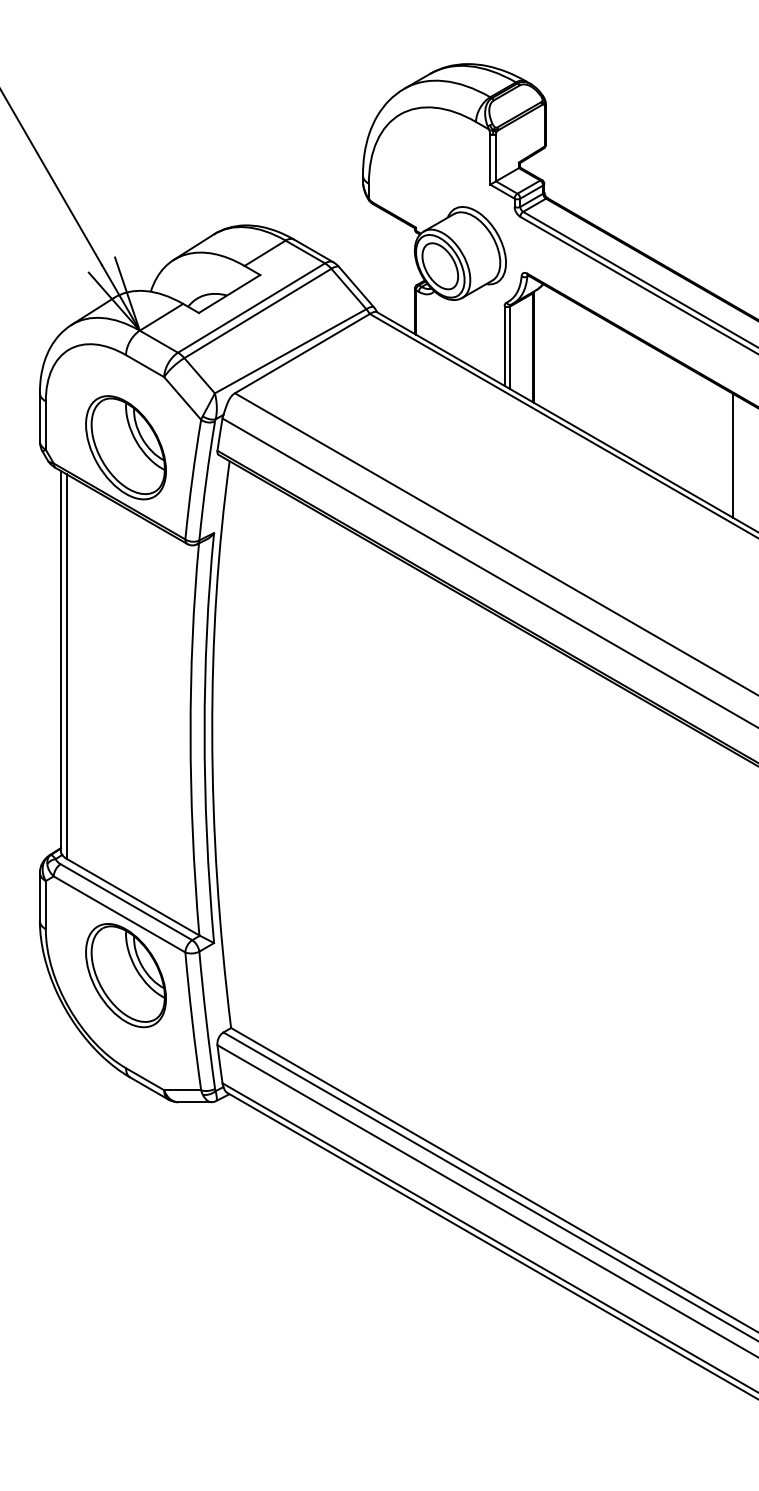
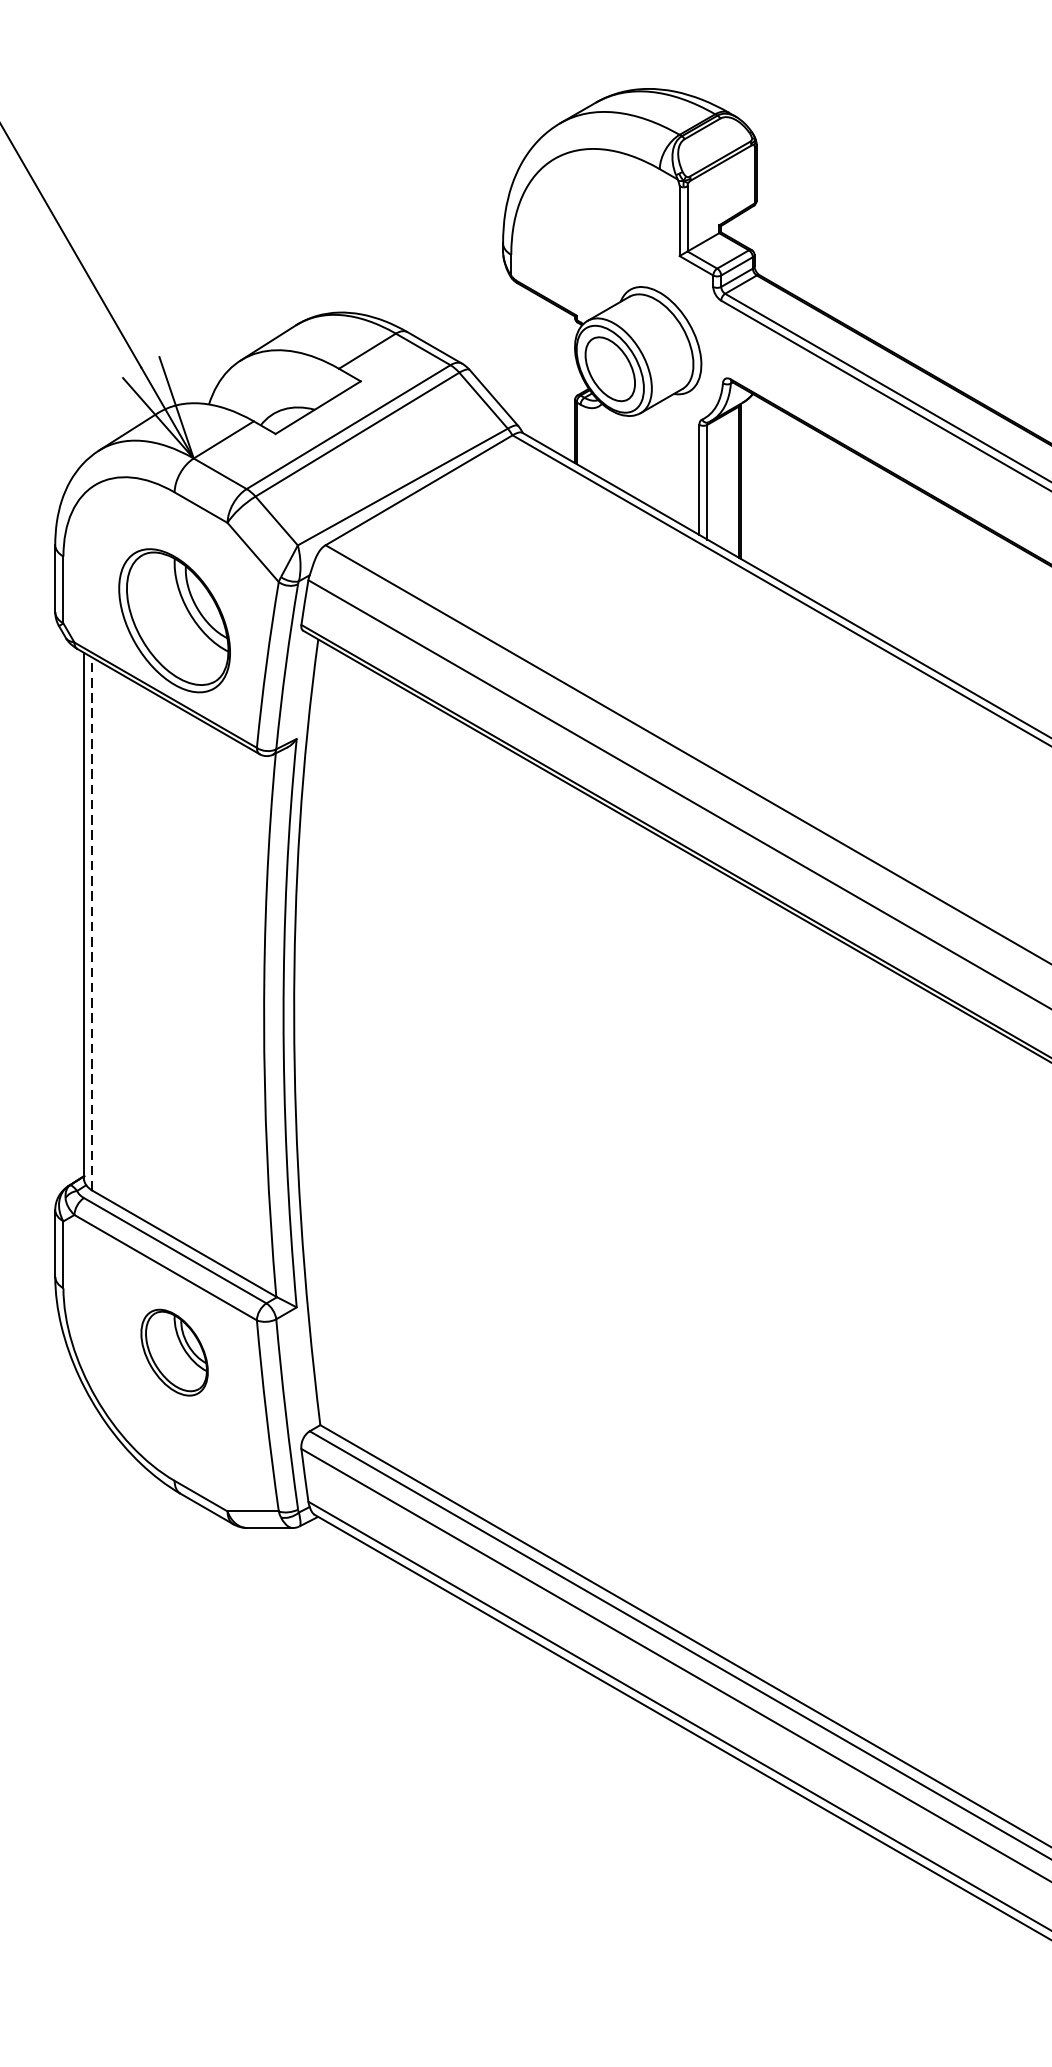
line: (733, 455) -> (1016, 631), removed
line: (66, 666) -> (92, 923), solid -> dashed
part: (125, 975) -> (173, 1352), size x0.6

